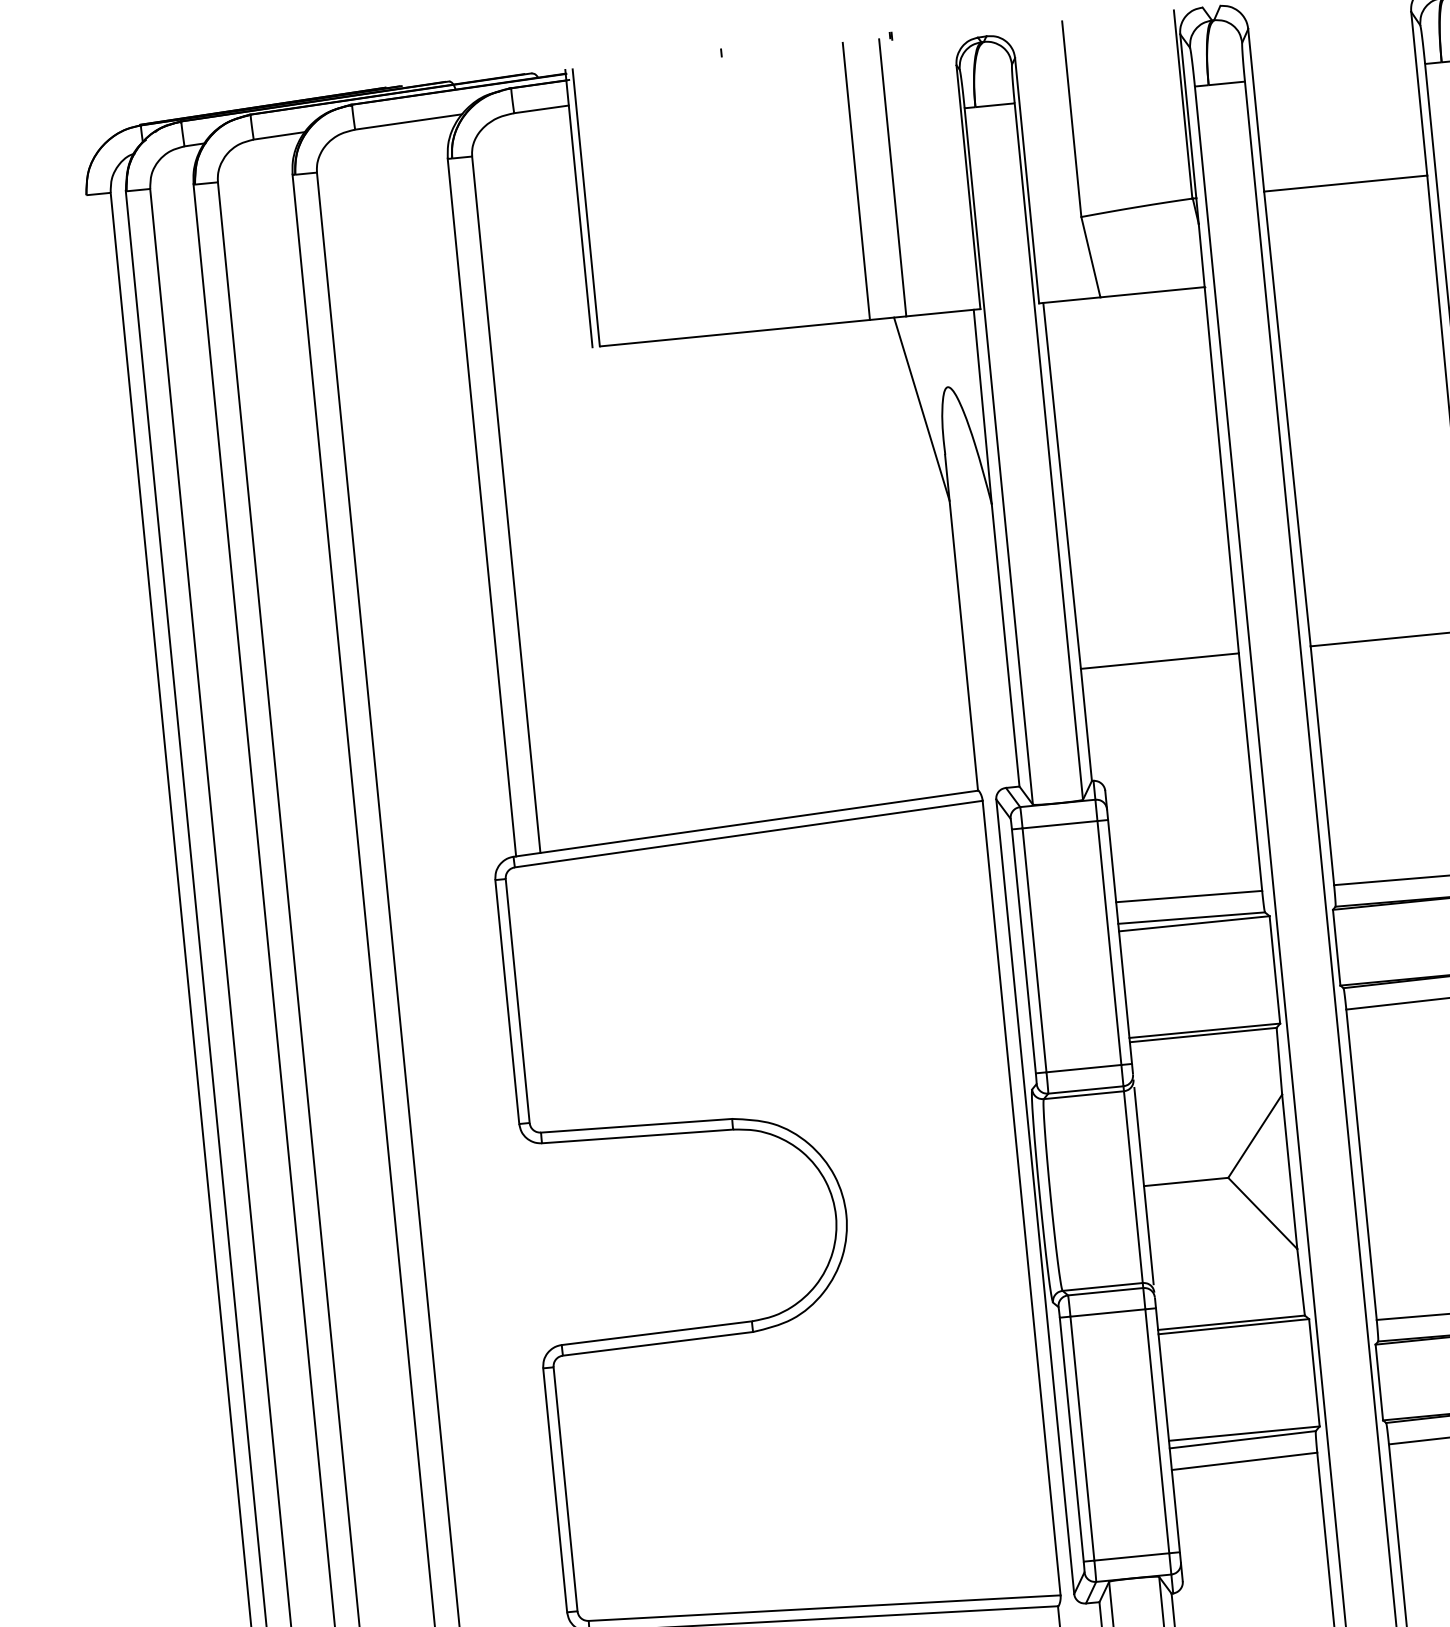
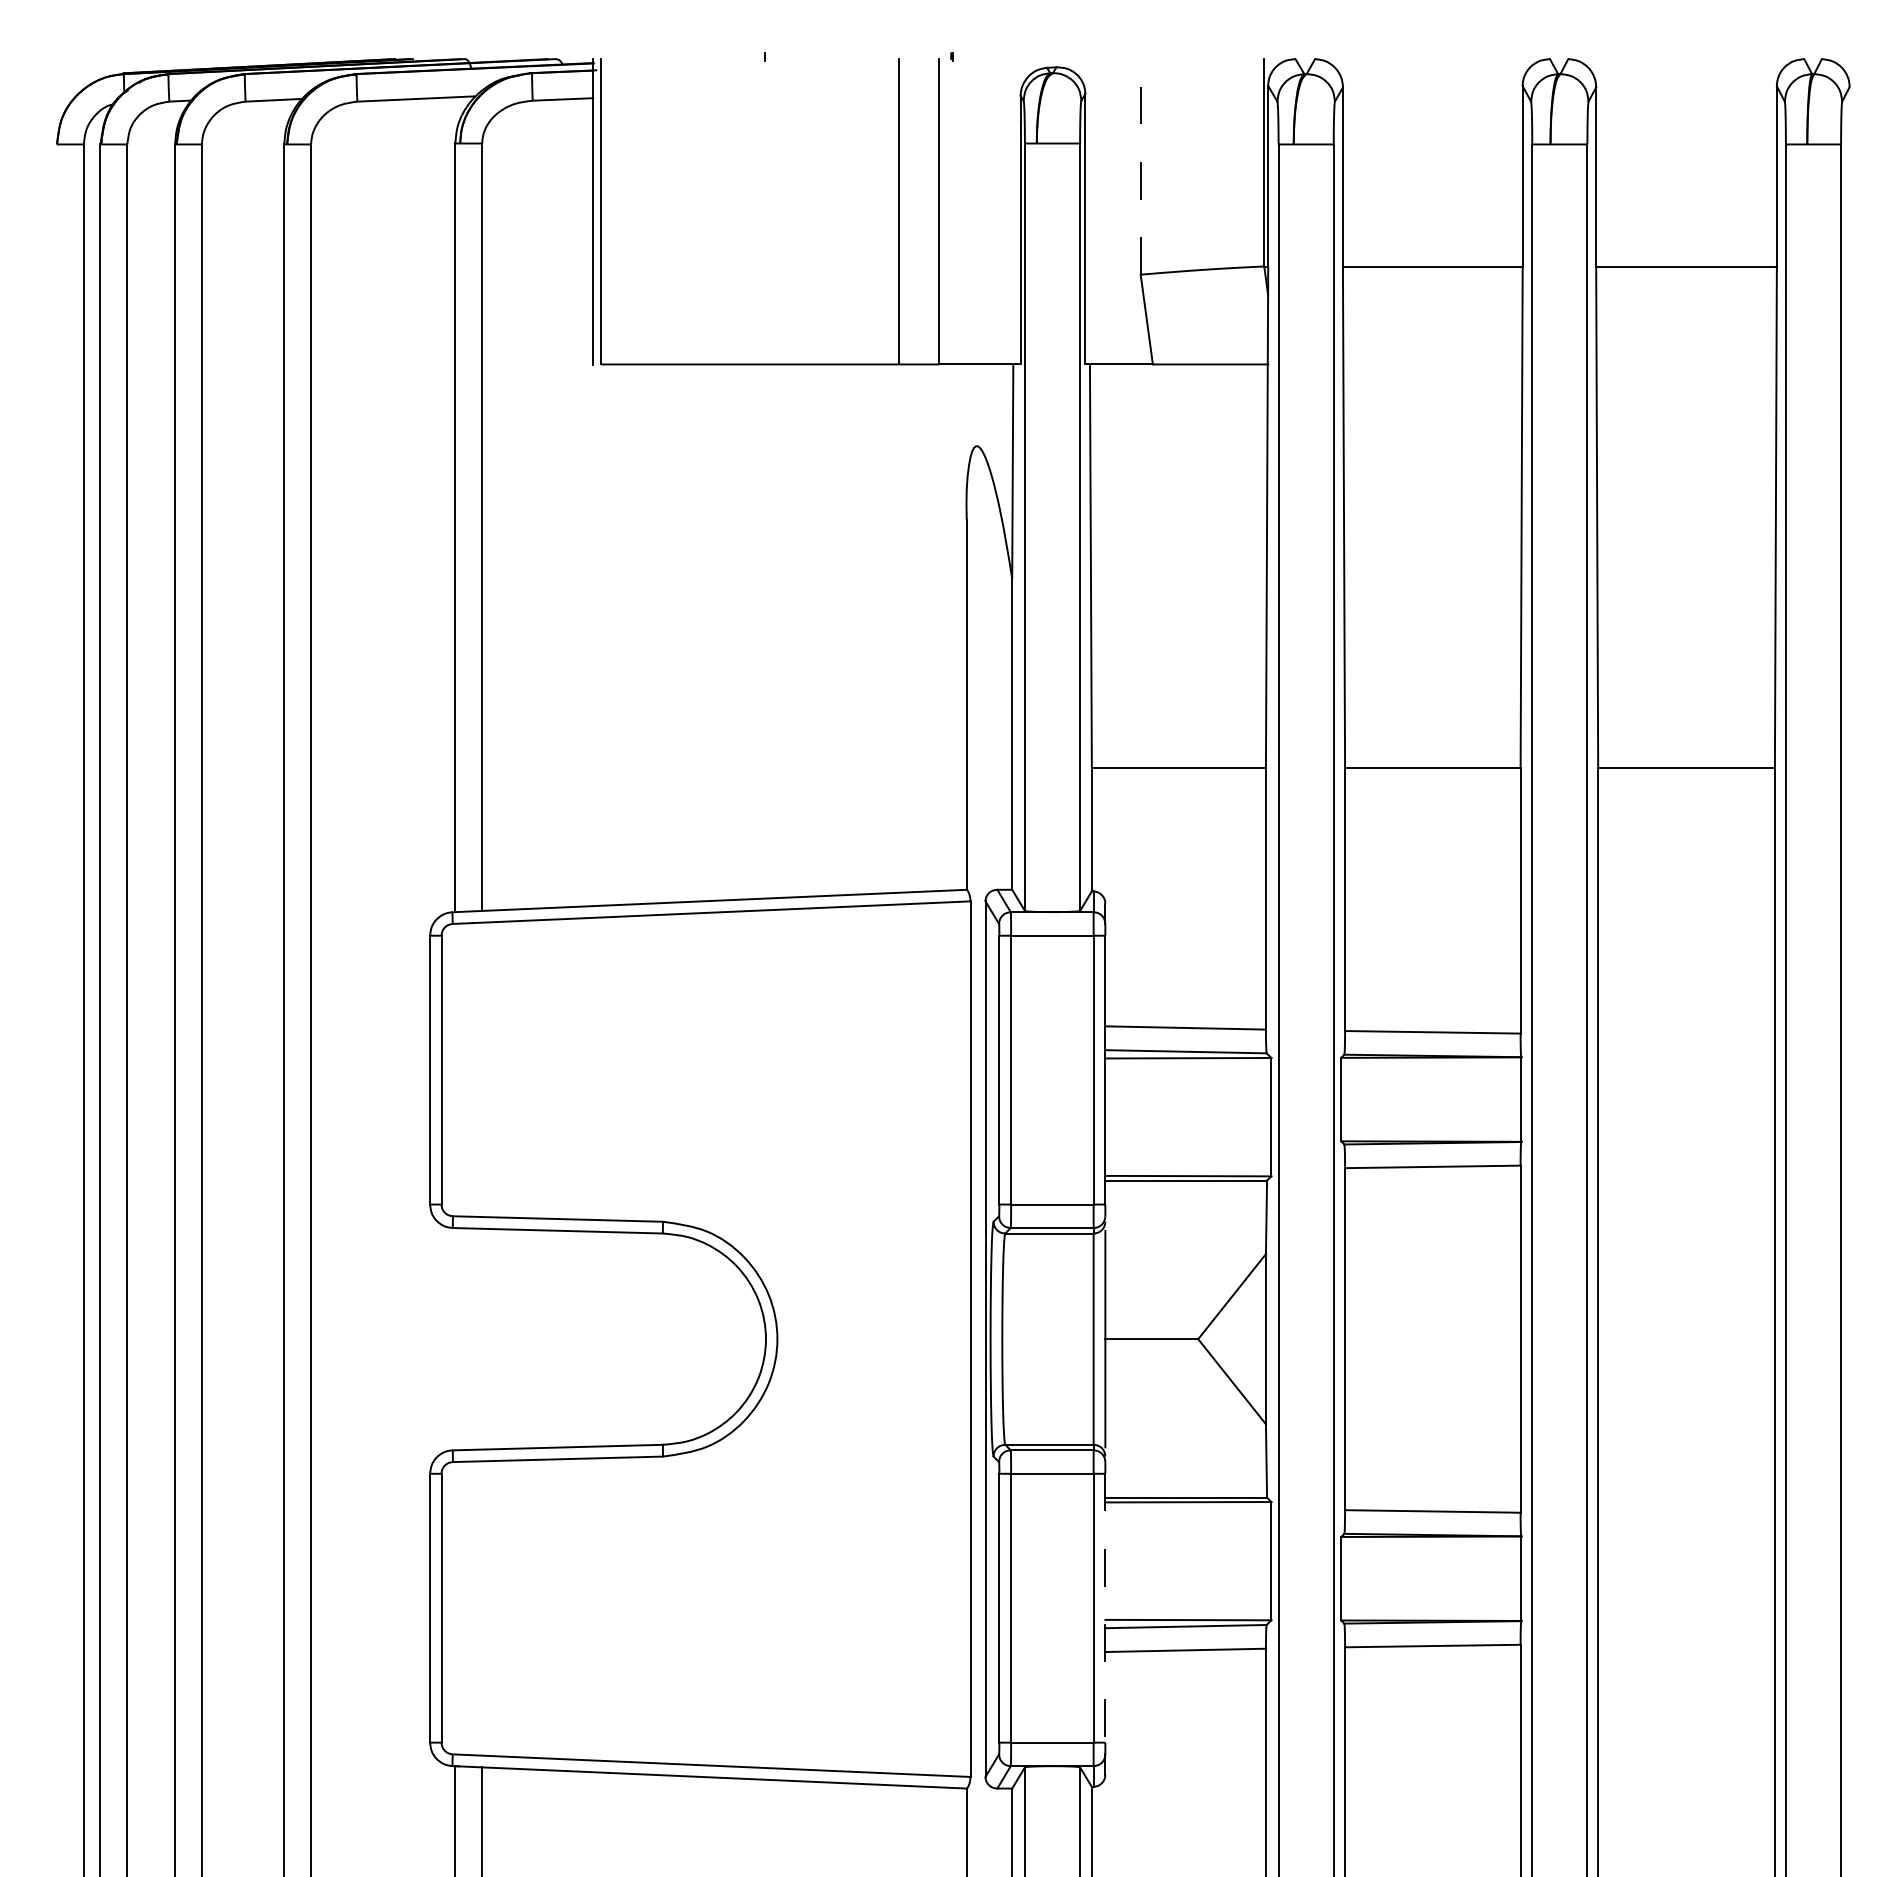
line: (1071, 118) -> (1140, 166), solid -> dashed
line: (921, 409) -> (945, 467), removed
line: (1168, 1430) -> (1105, 1608), solid -> dashed

